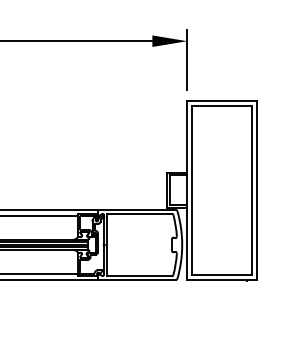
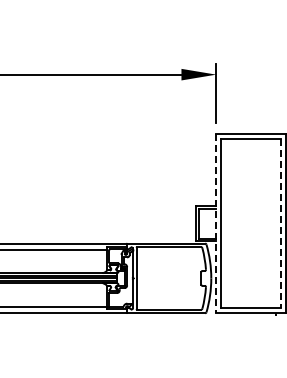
line: (187, 191) -> (216, 224), solid -> dashed
line: (251, 191) -> (280, 224), solid -> dashed

